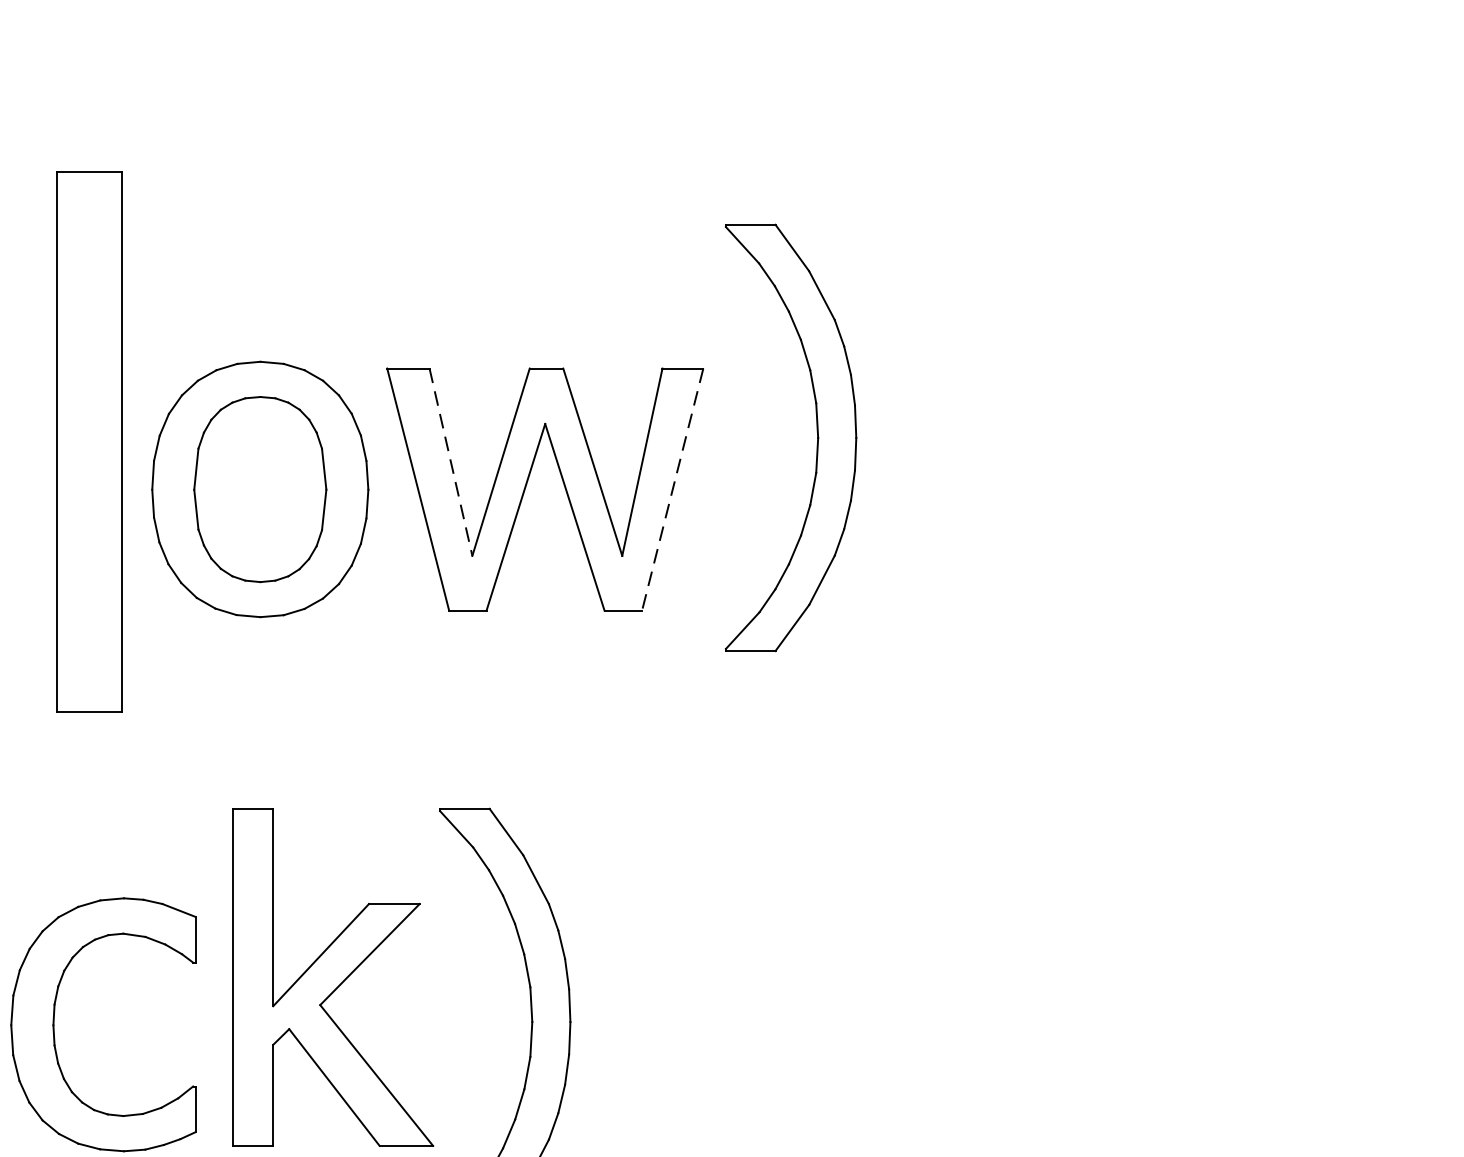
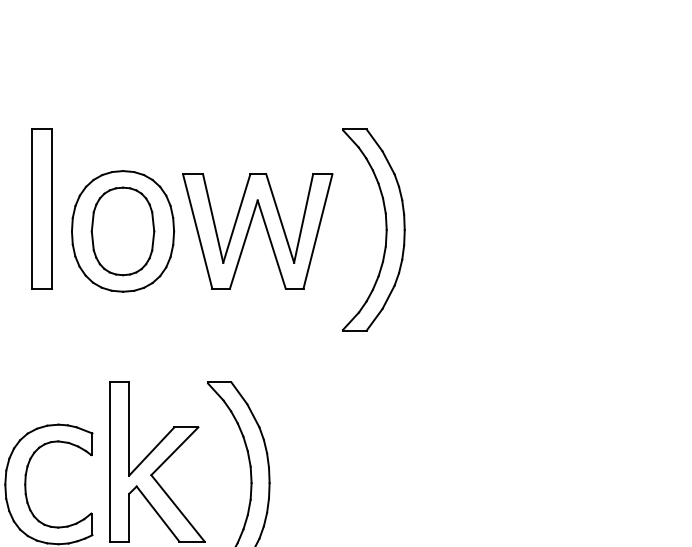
part: (815, 436) -> (385, 229), moved
part: (87, 440) -> (41, 208), size x0.62
line: (451, 464) -> (213, 219), dashed -> solid
line: (671, 489) -> (317, 231), dashed -> solid

